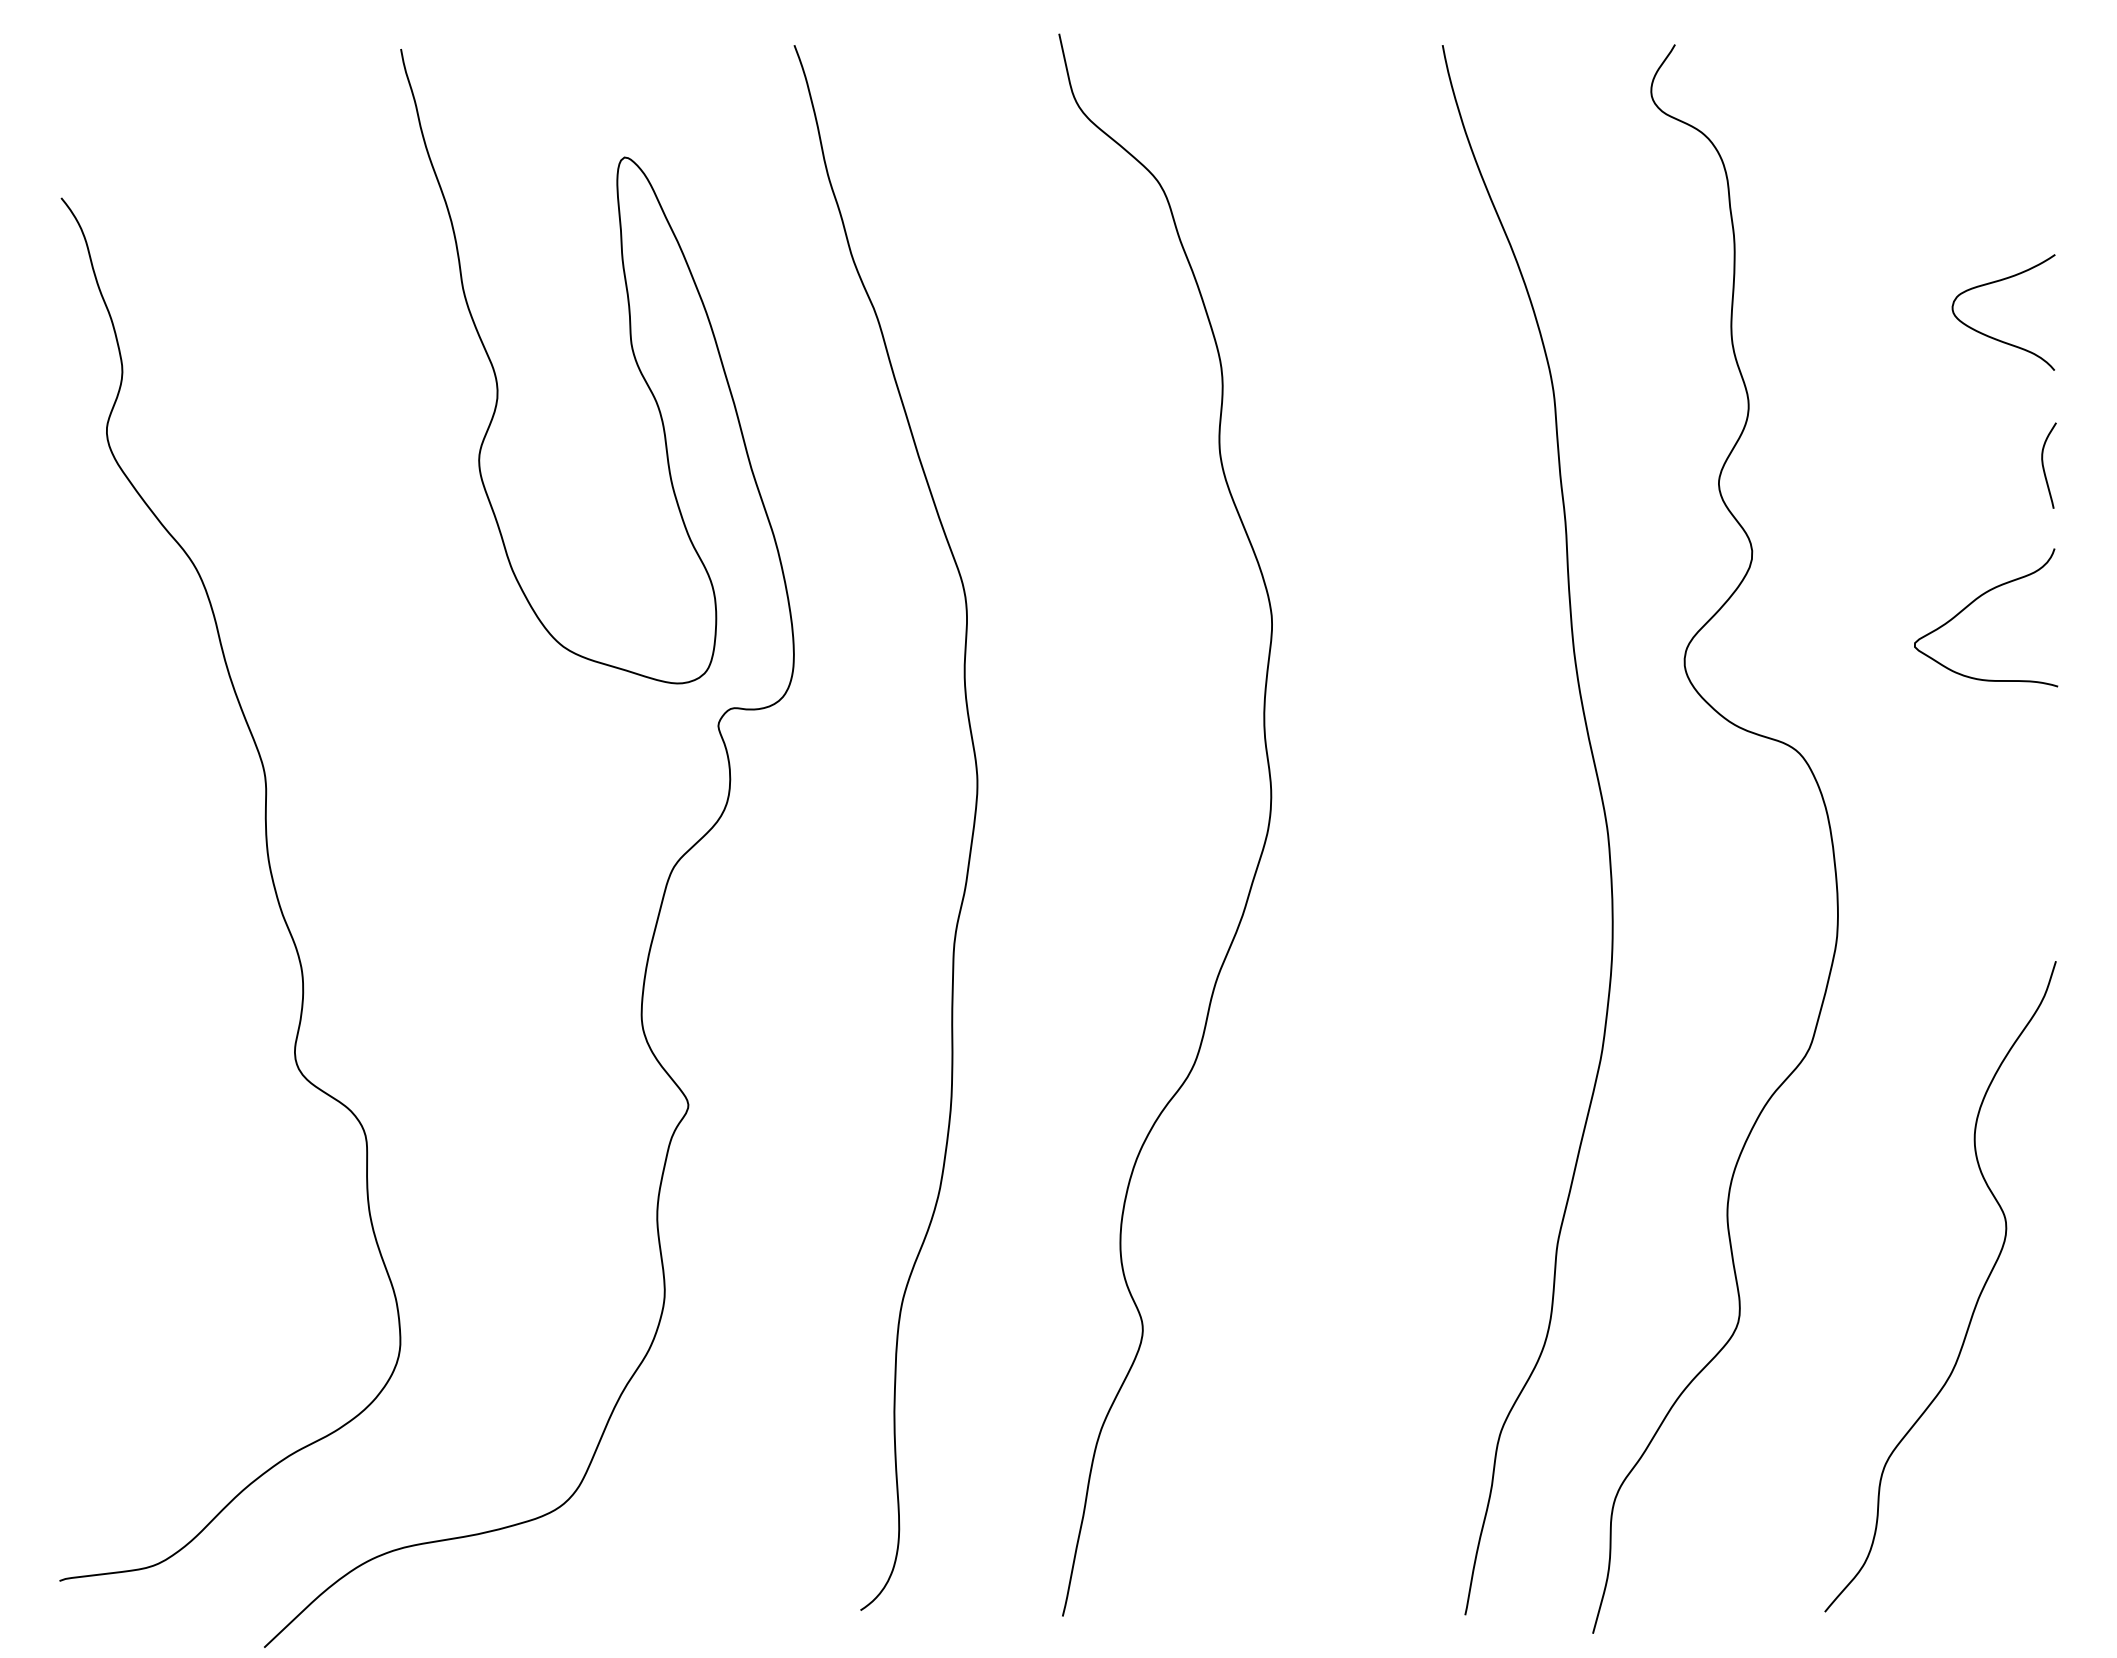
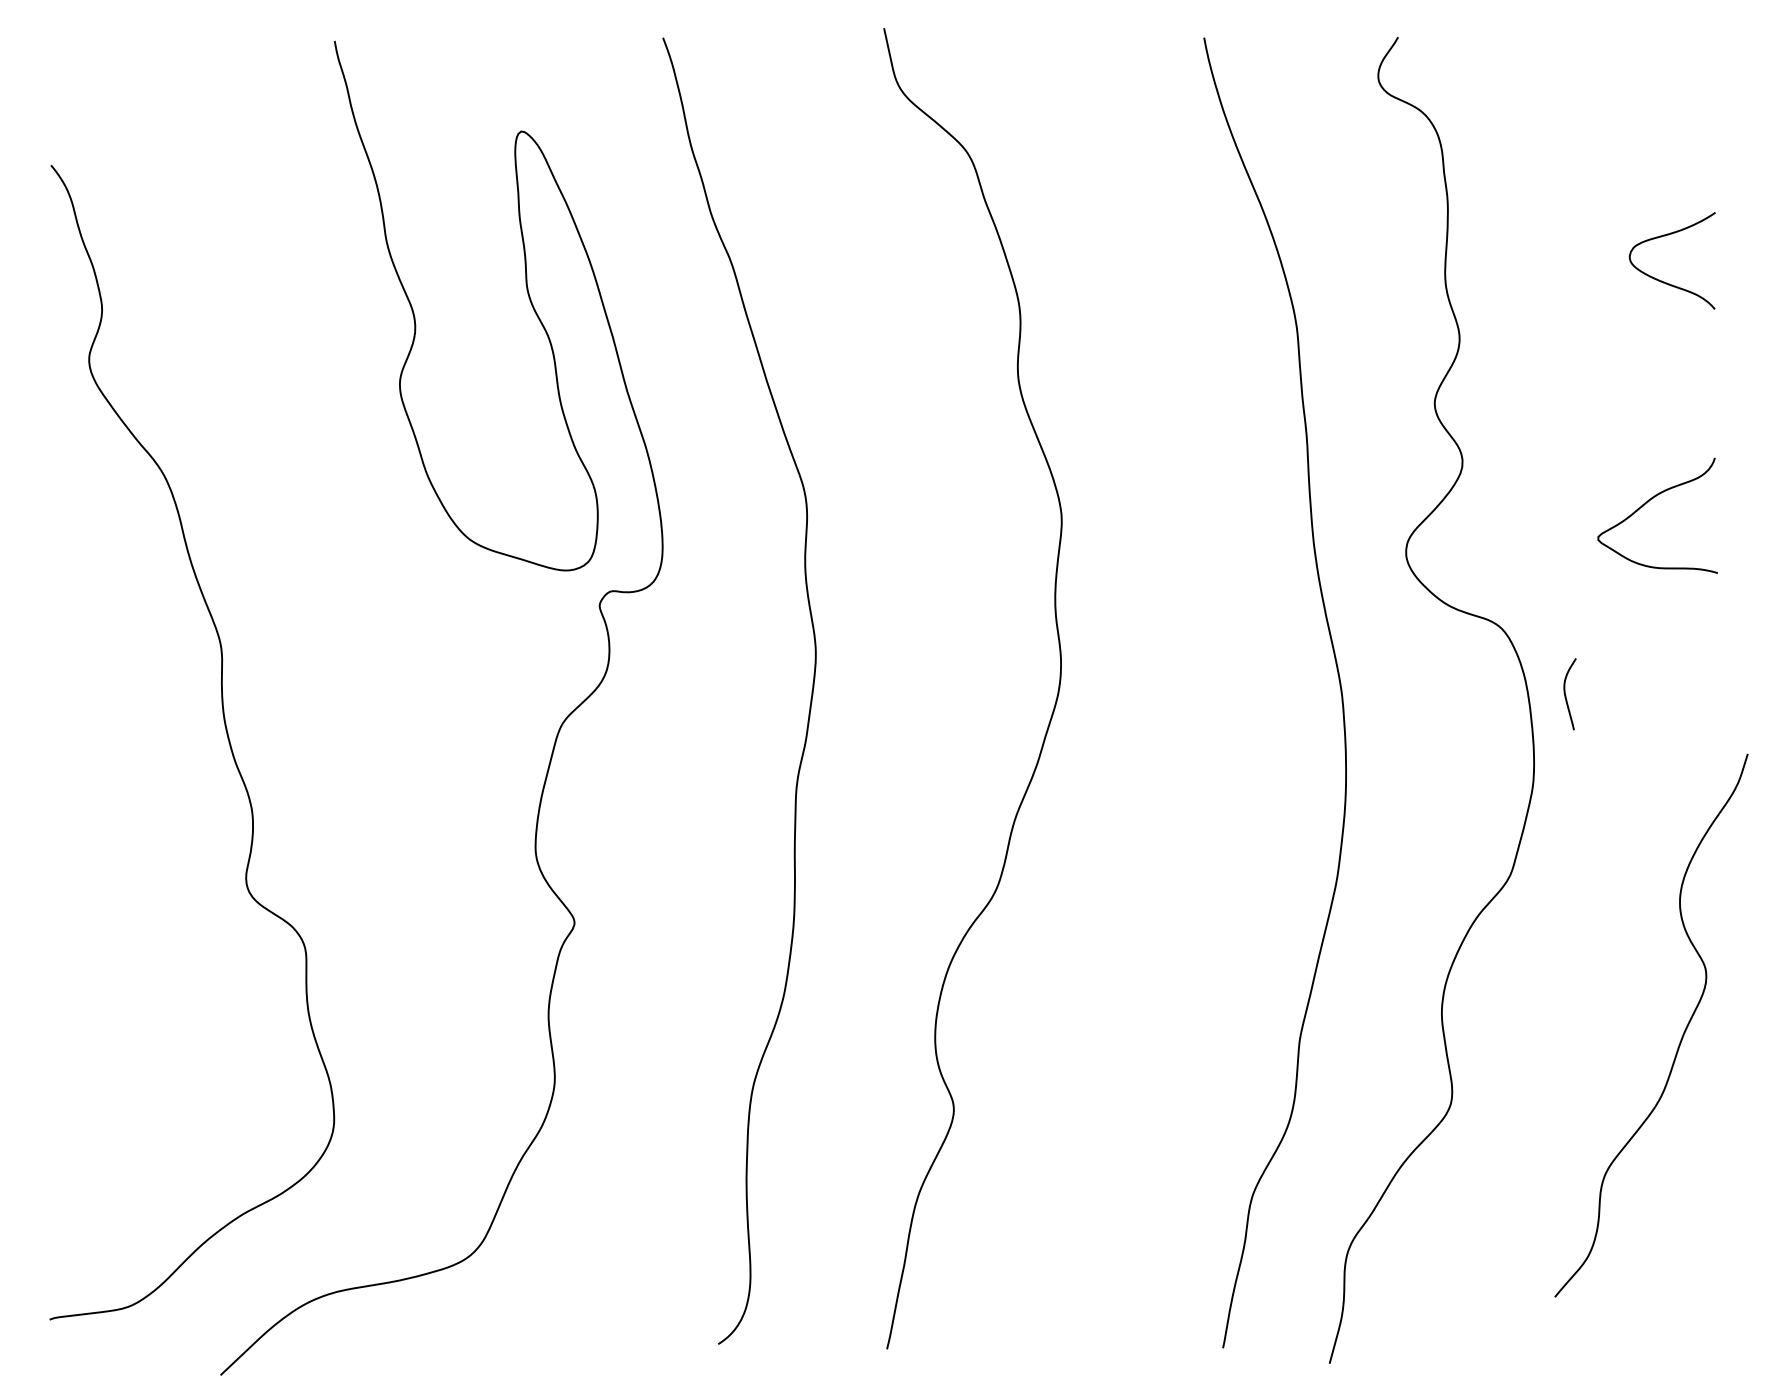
curve: (2044, 467) -> (1566, 695), moved
curve: (1976, 1300) -> (1681, 1037), moved

